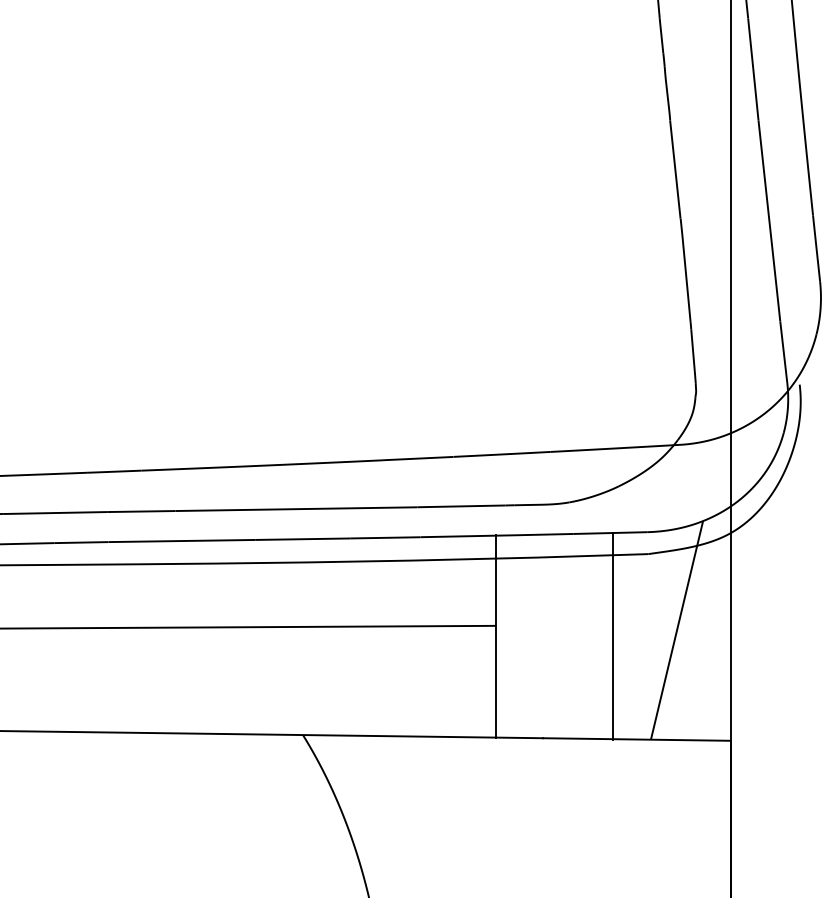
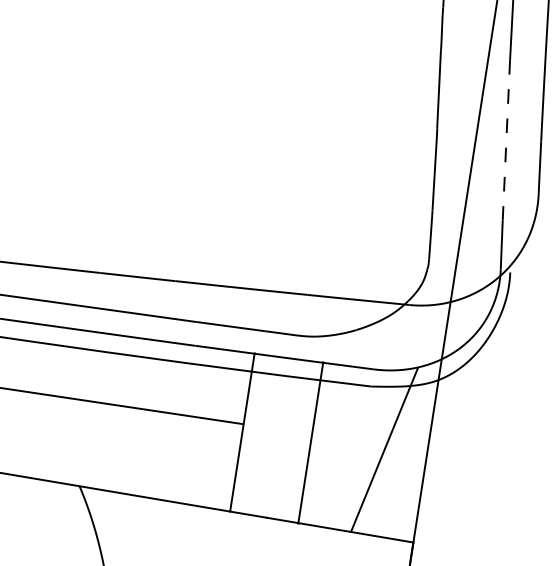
line: (769, 220) -> (506, 140), solid -> dashed
line: (613, 636) -> (310, 443), moved

